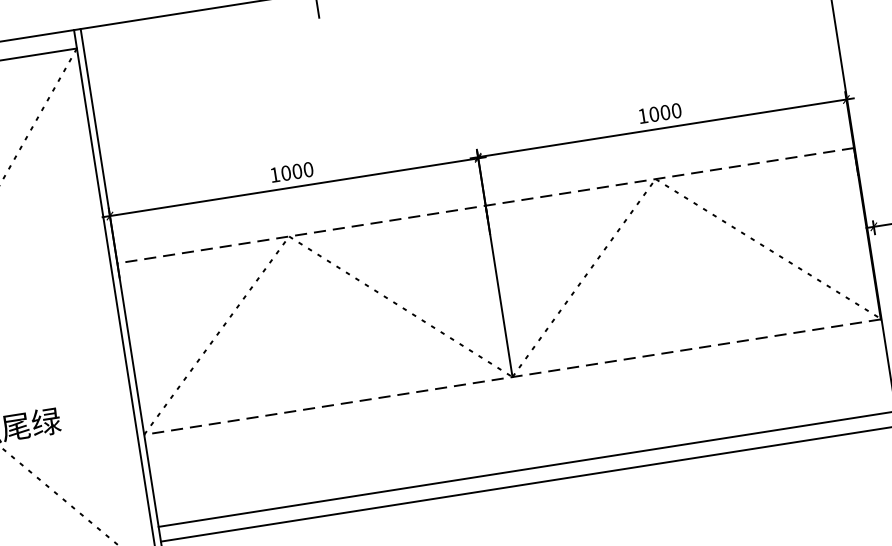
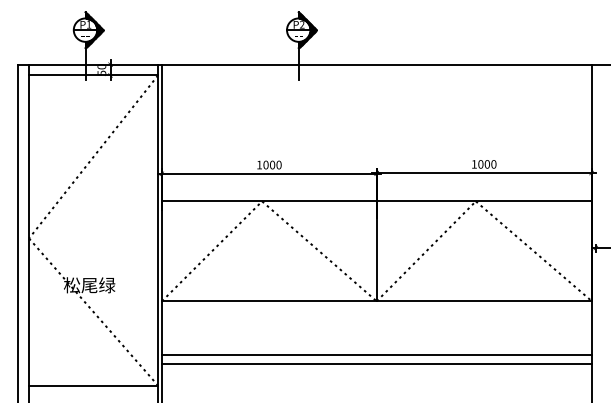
line: (485, 205) -> (376, 201), dashed -> solid
line: (512, 377) -> (376, 301), dashed -> solid

